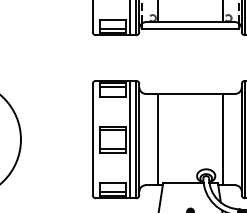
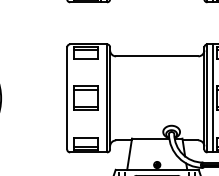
line: (129, 139) -> (101, 98), removed
line: (157, 139) -> (126, 98), removed
line: (223, 139) -> (187, 98), removed

